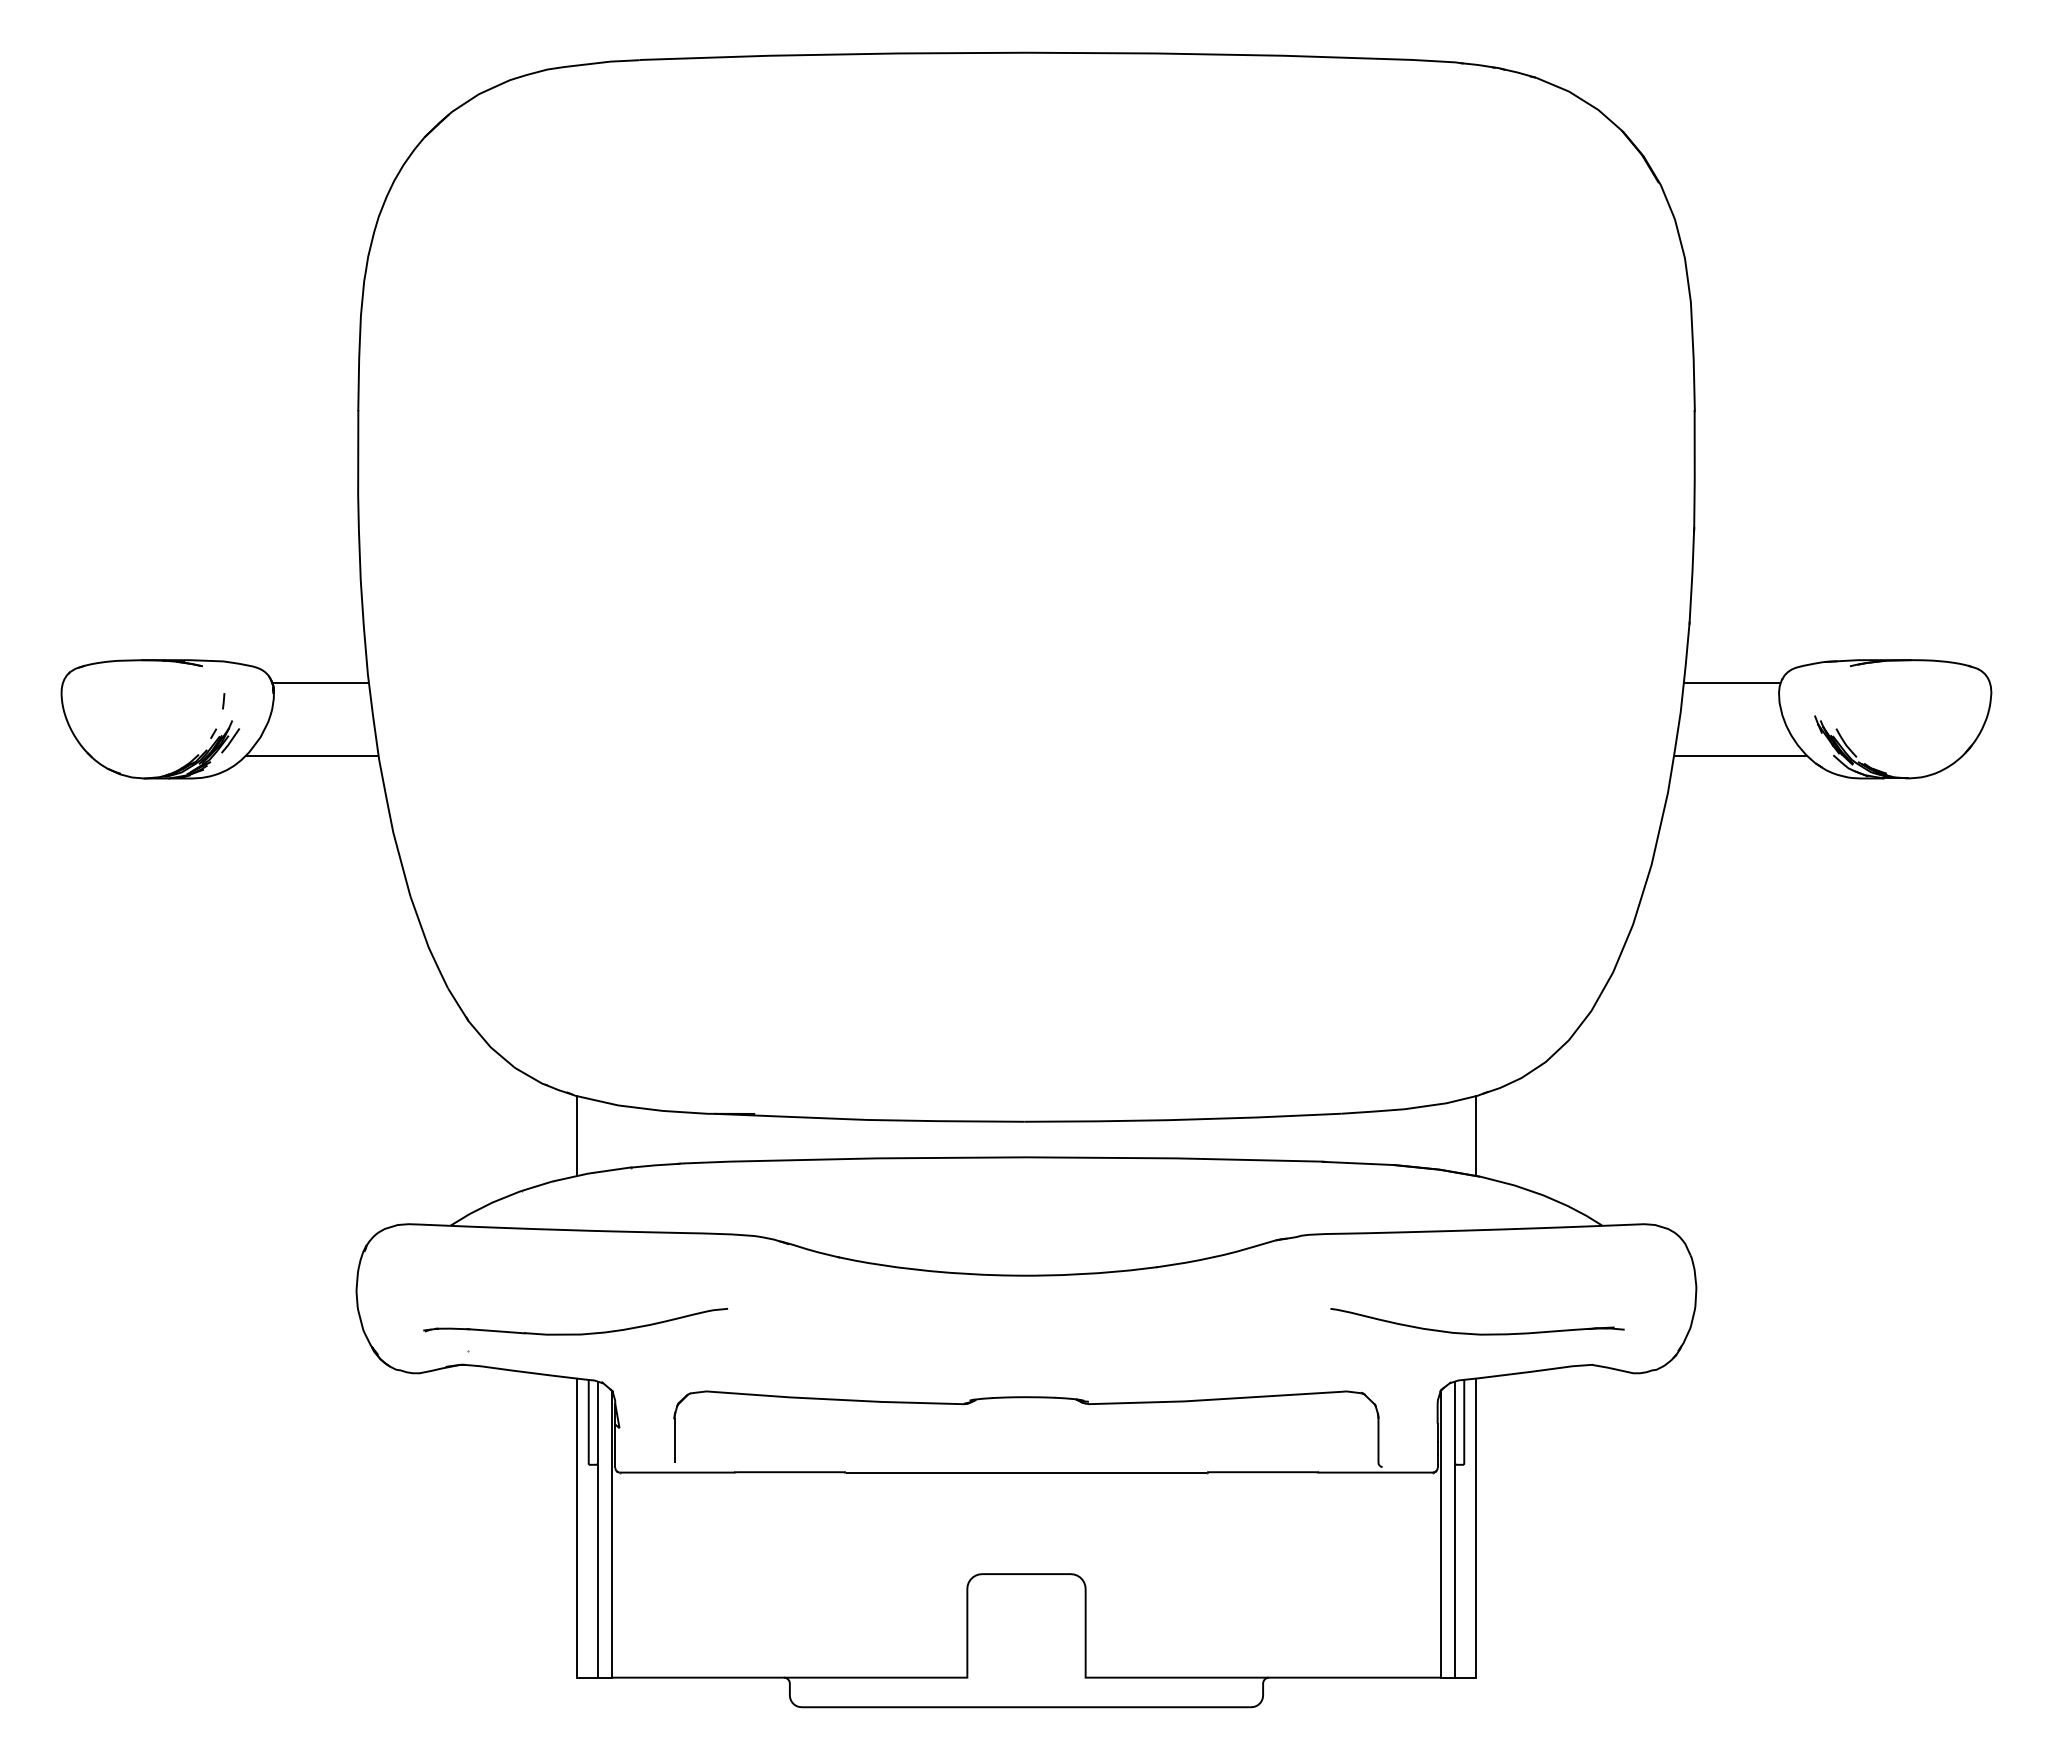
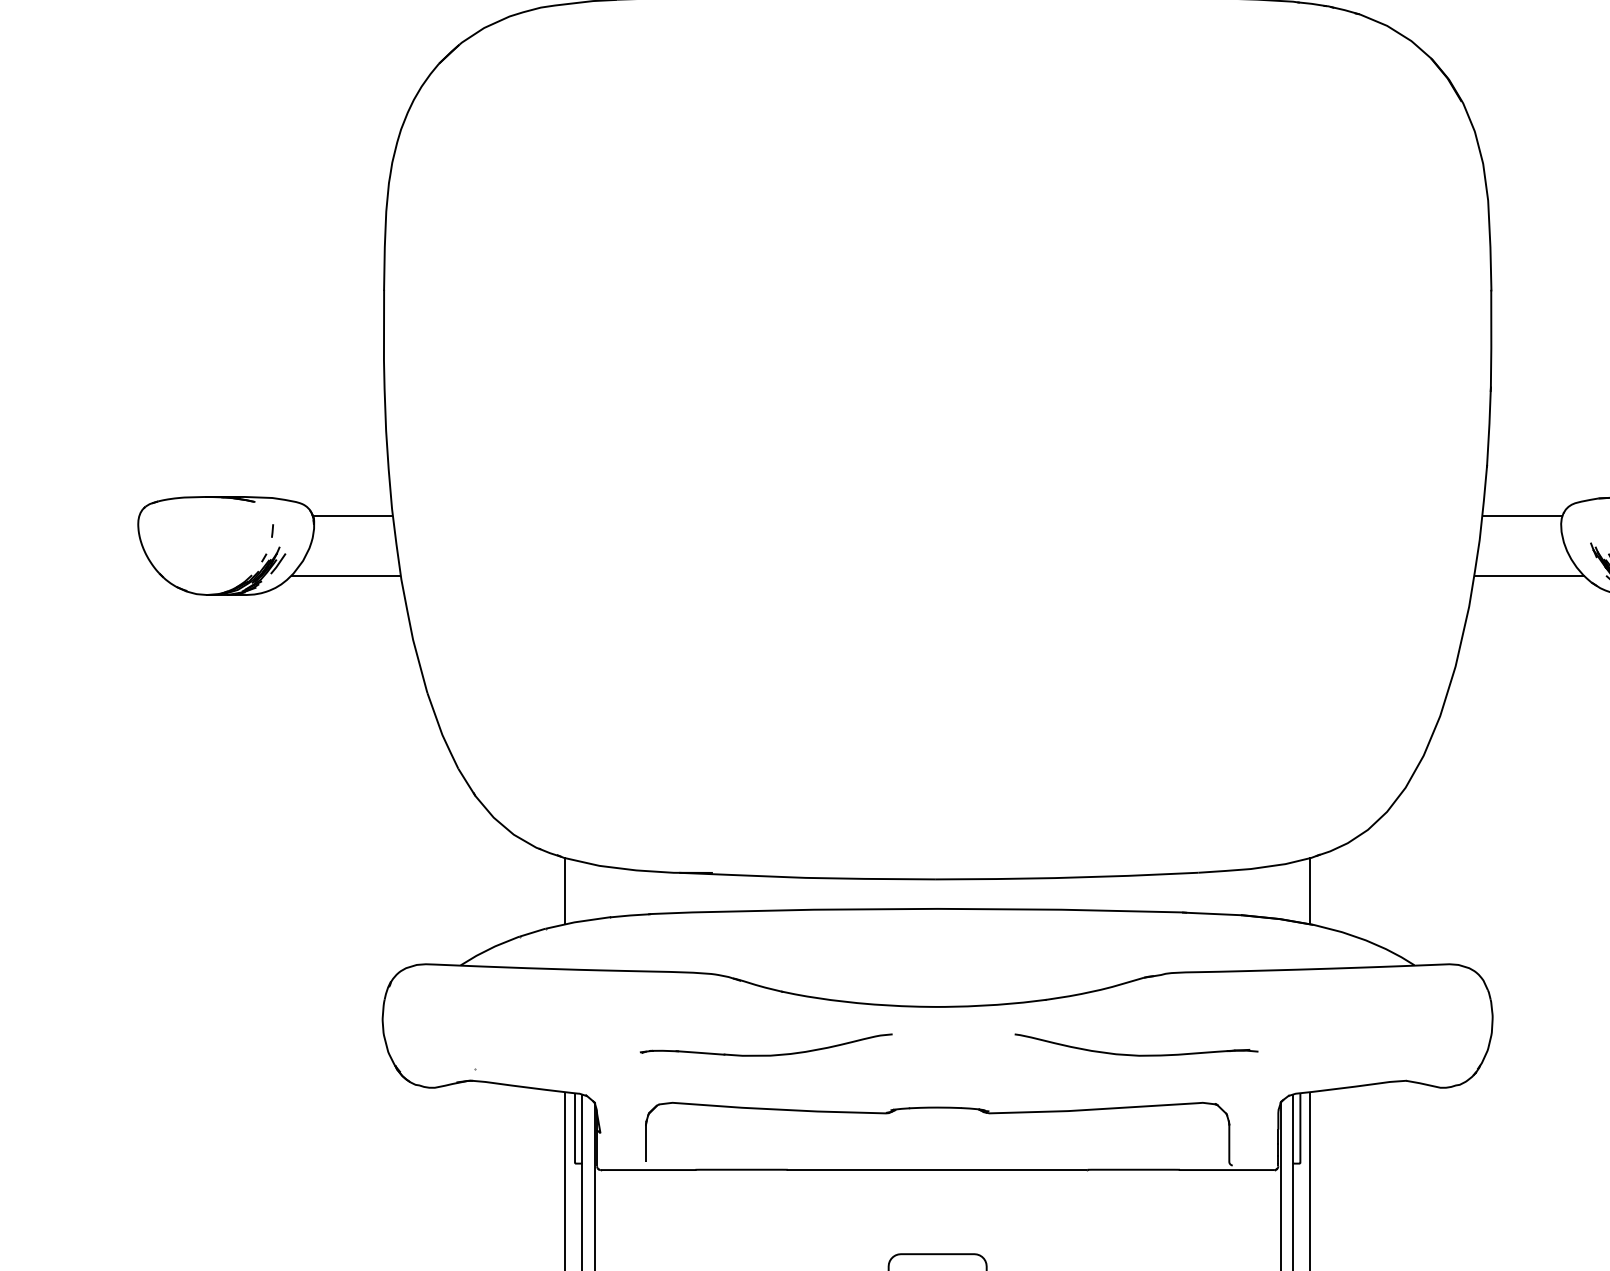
part: (575, 1333) -> (766, 1054), moved
part: (1477, 1333) -> (1136, 1054), moved

